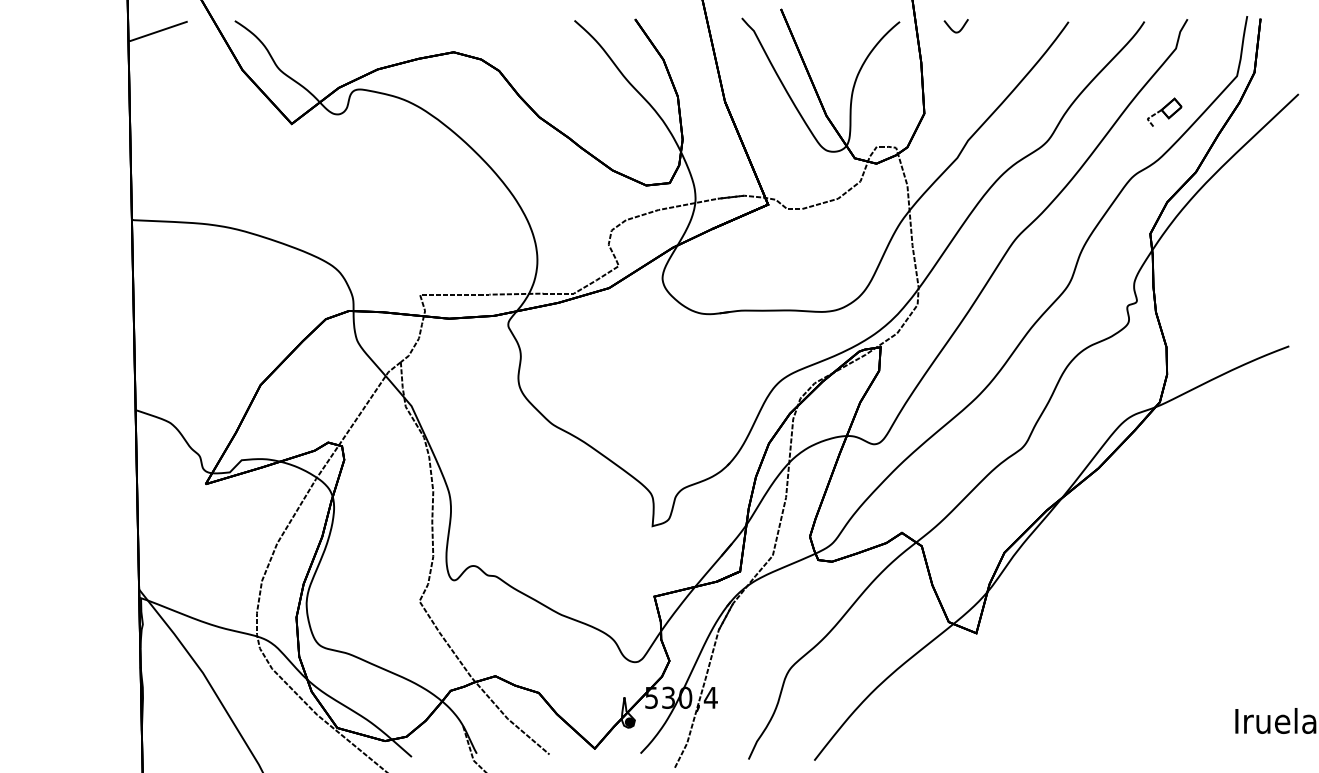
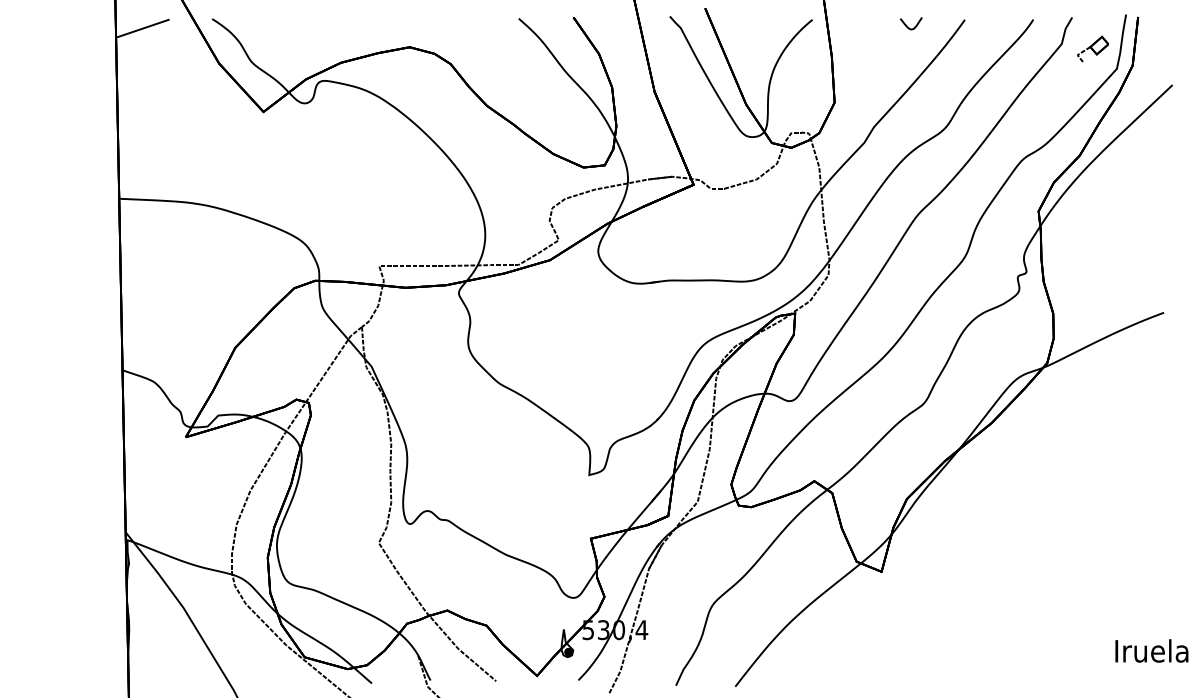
curve: (954, 30) -> (909, 27), moved
part: (1164, 111) -> (1092, 48), moved

